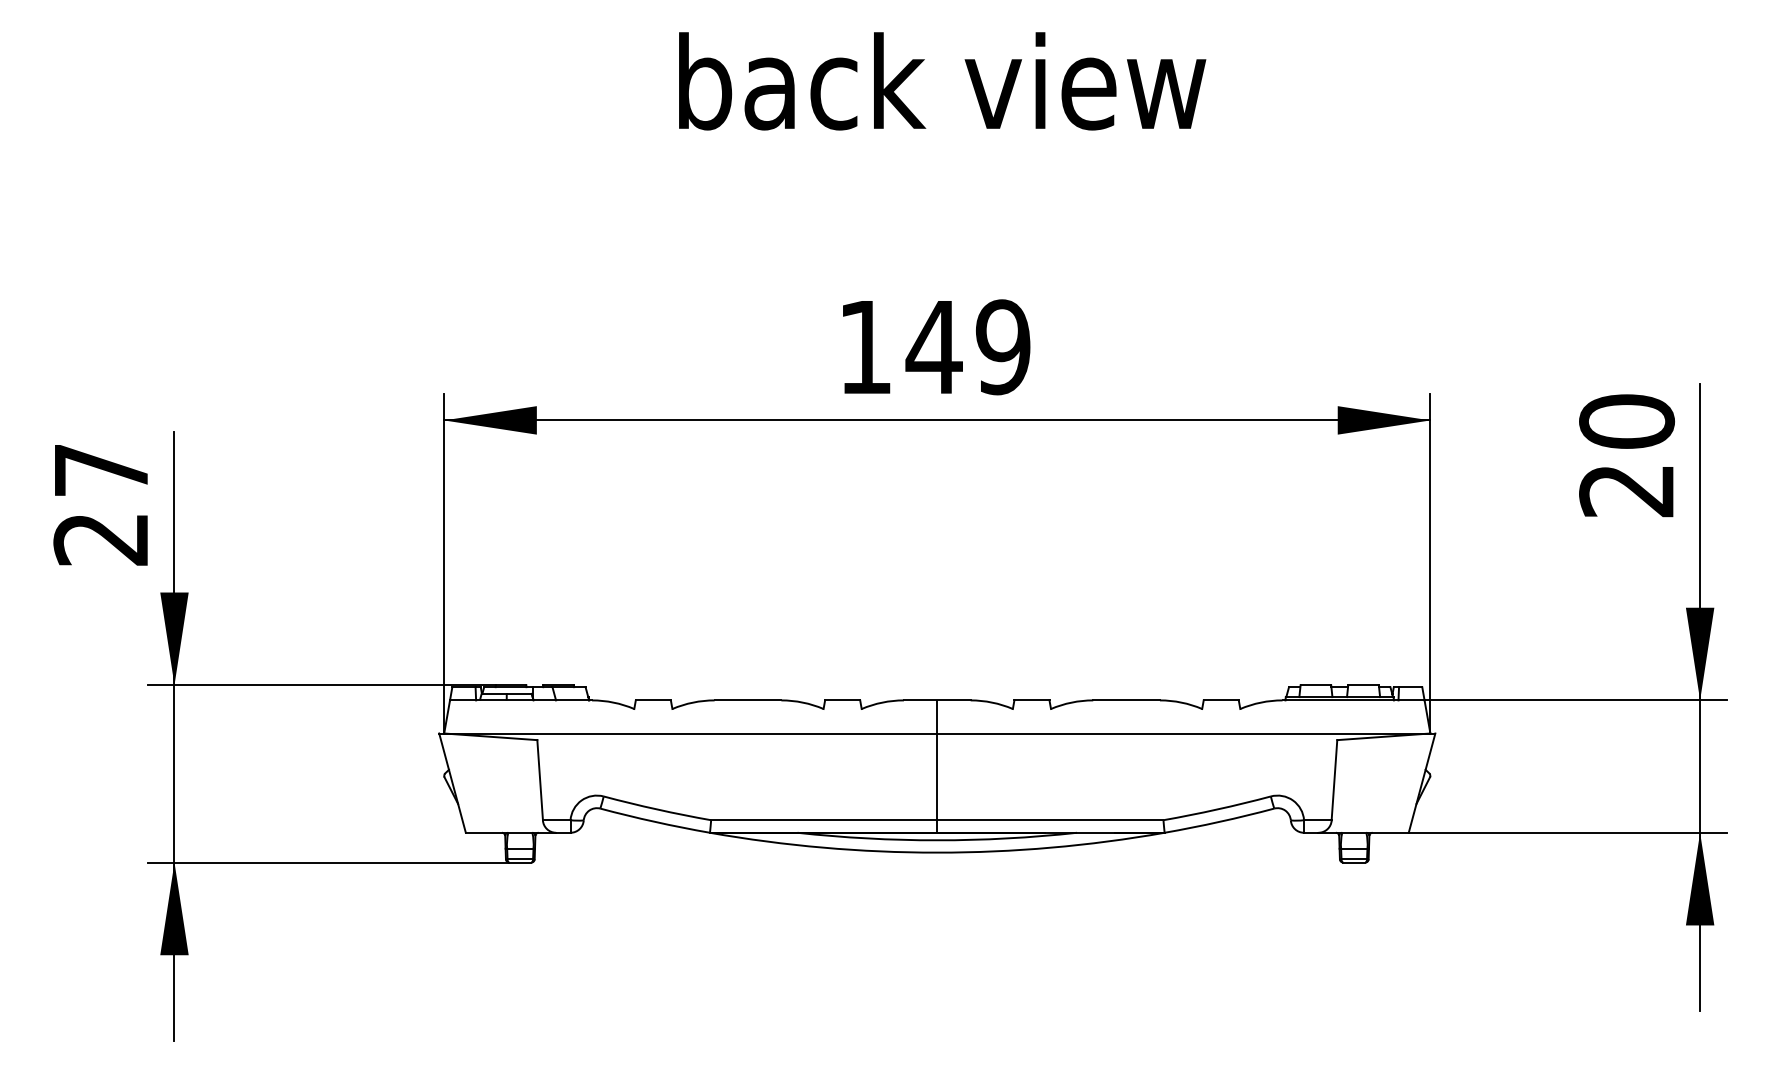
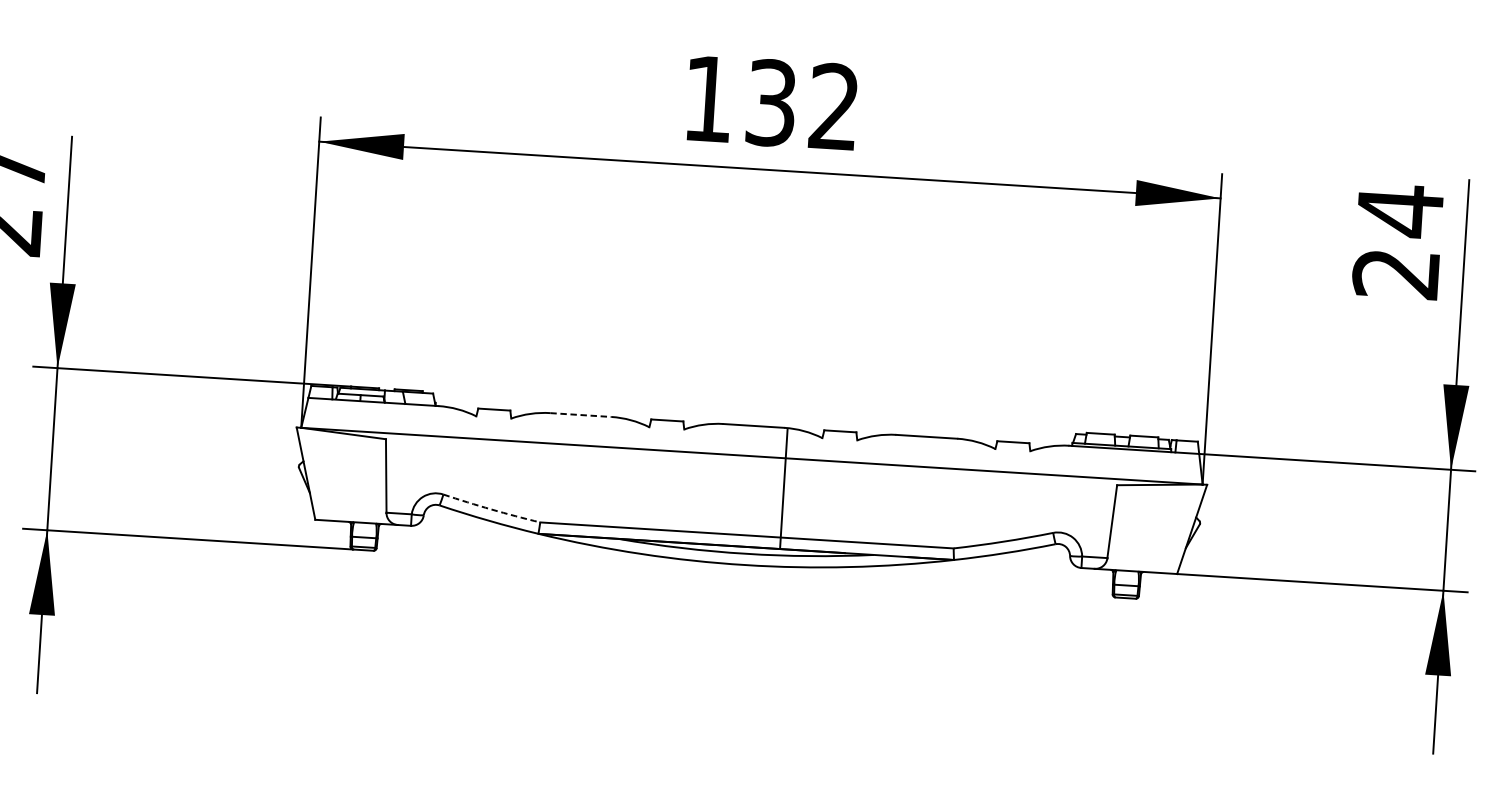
text: (967, 347) -> (801, 105), 149 -> 132
text: (1627, 421) -> (1400, 210), 20 -> 24
line: (748, 700) -> (581, 415), solid -> dashed
line: (937, 766) -> (784, 488), moved
arc: (657, 809) -> (491, 509), solid -> dashed

